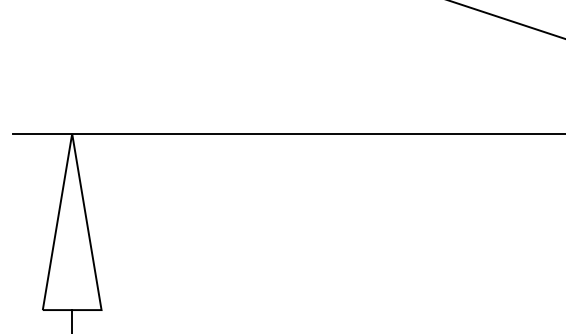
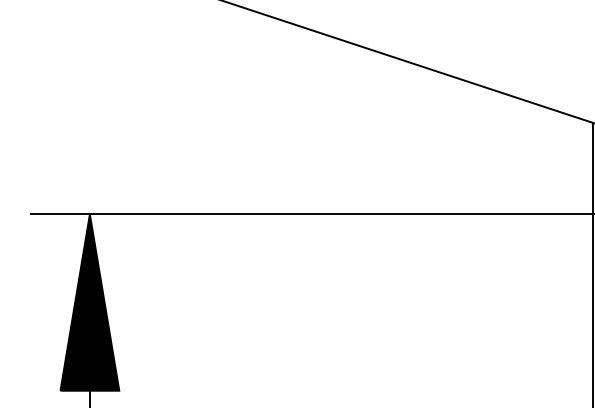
fill: (71, 221) -> (89, 302), added

